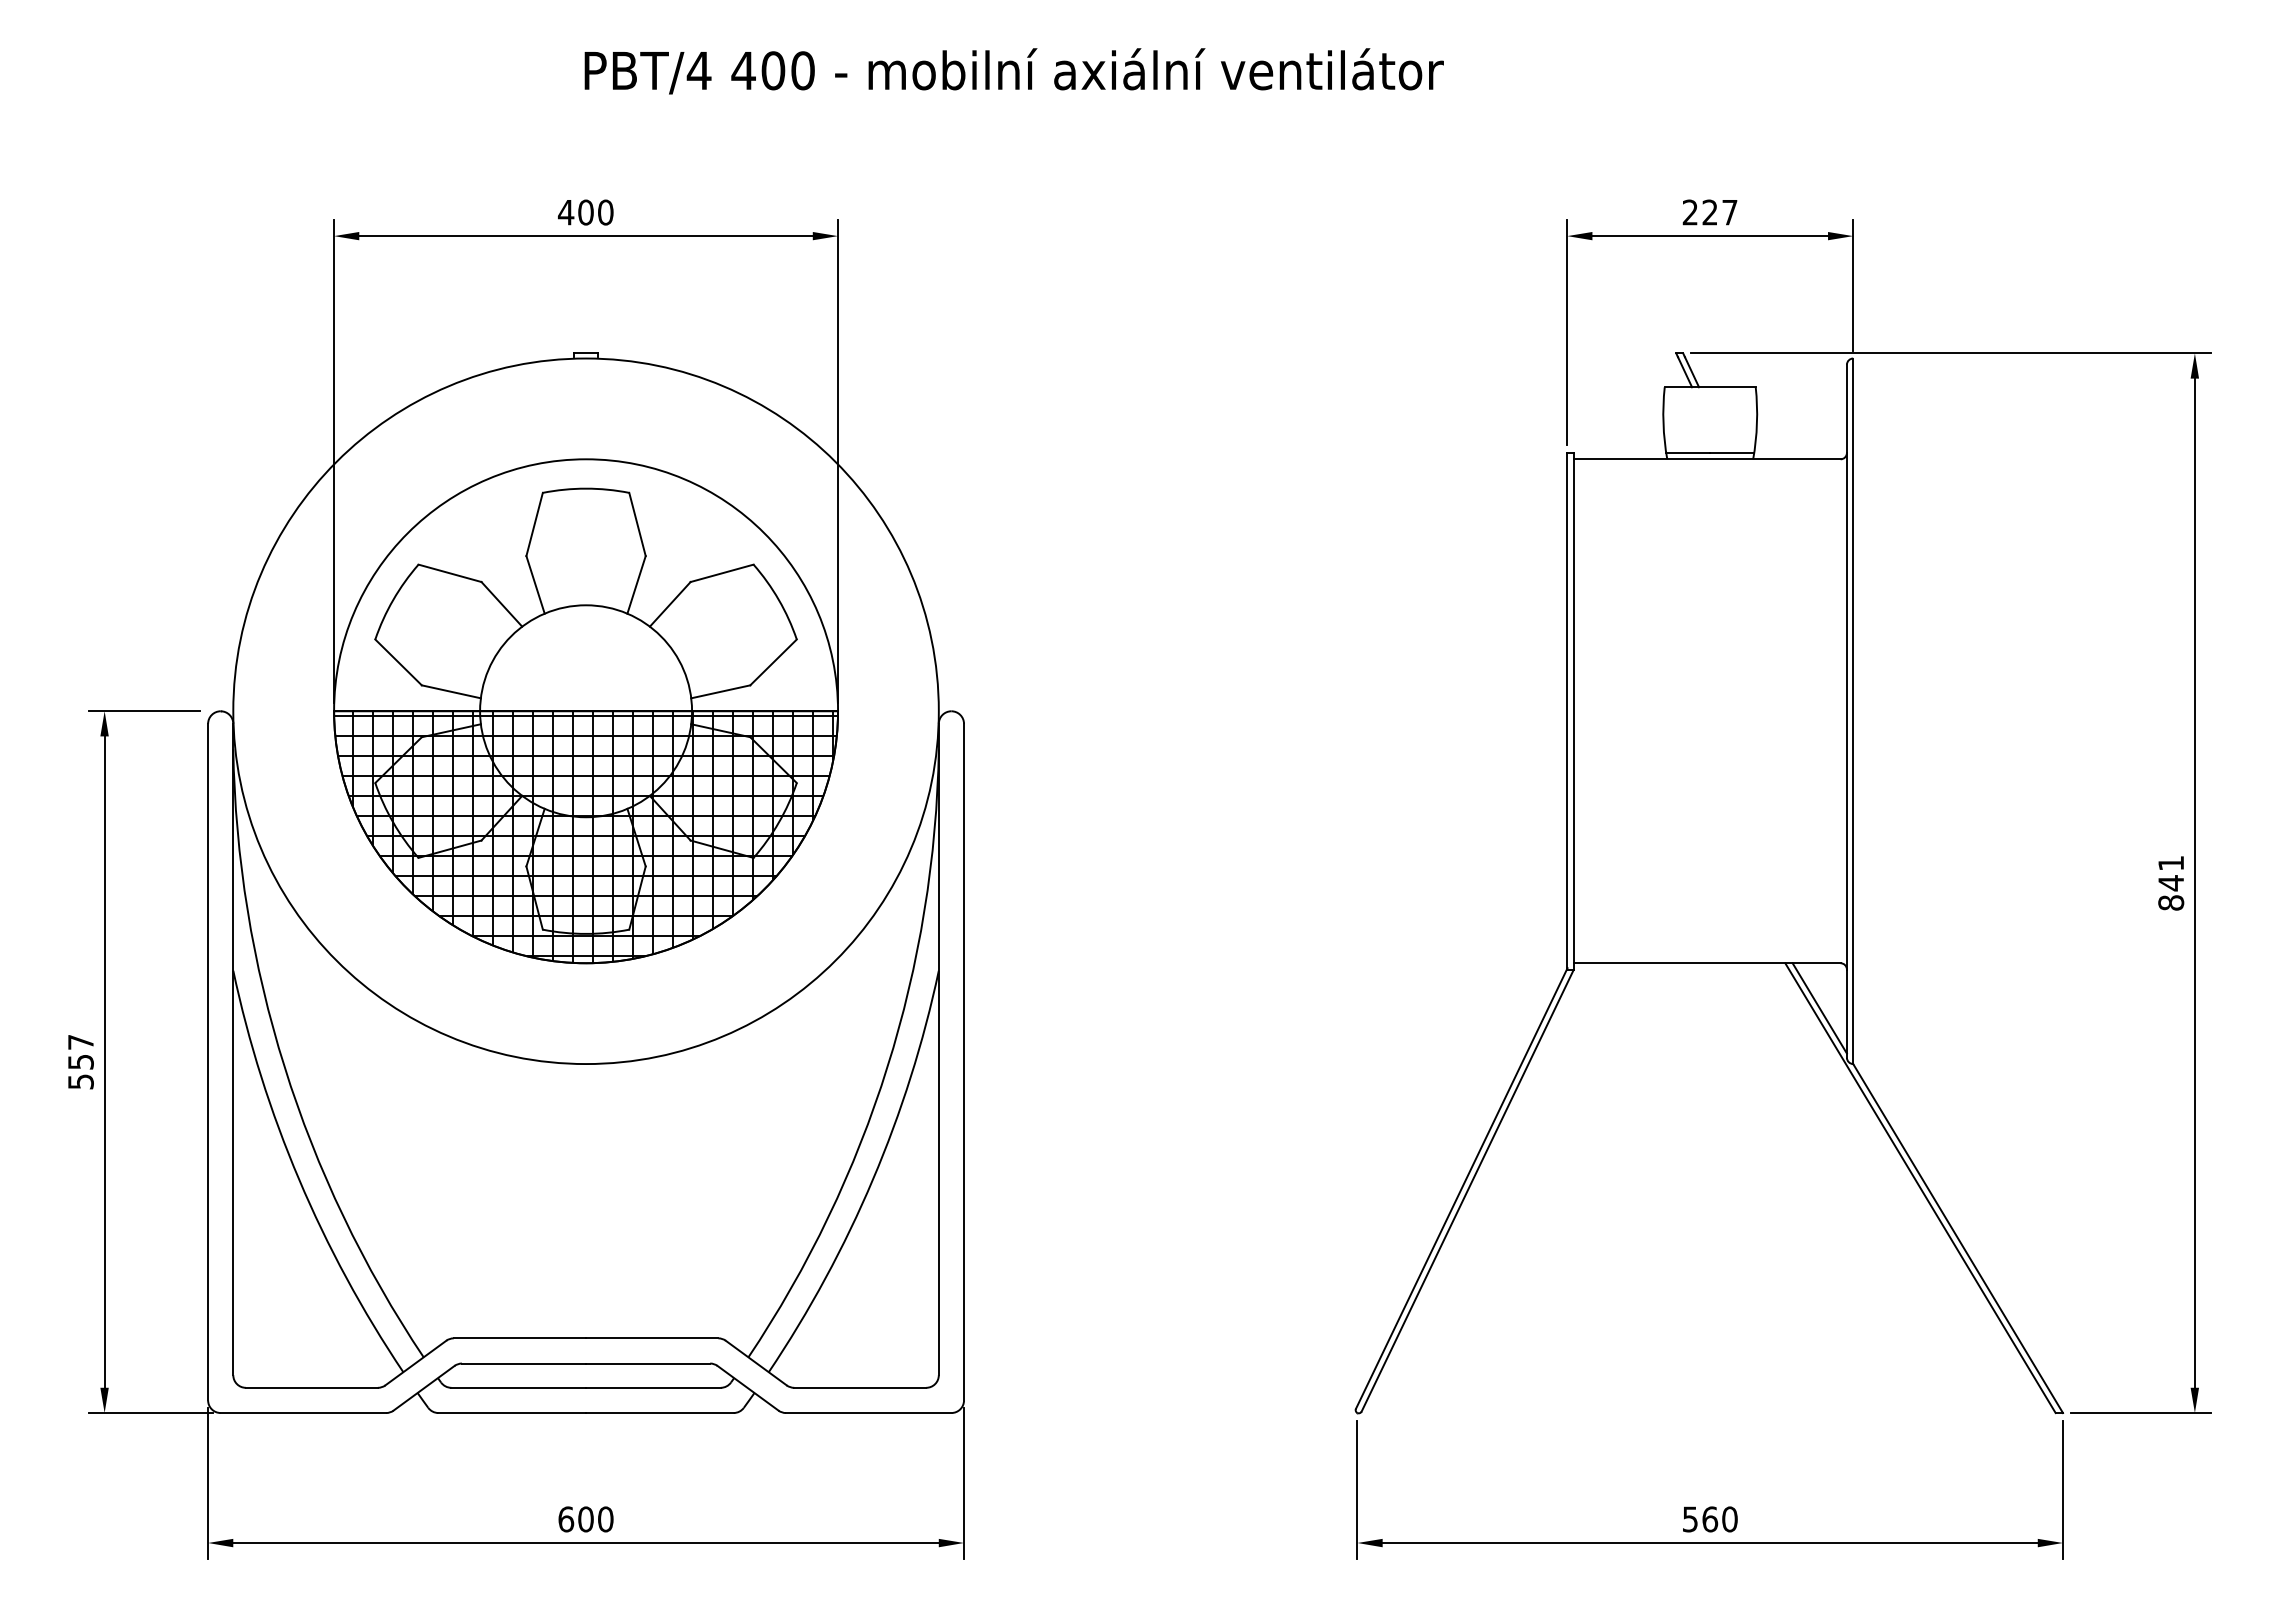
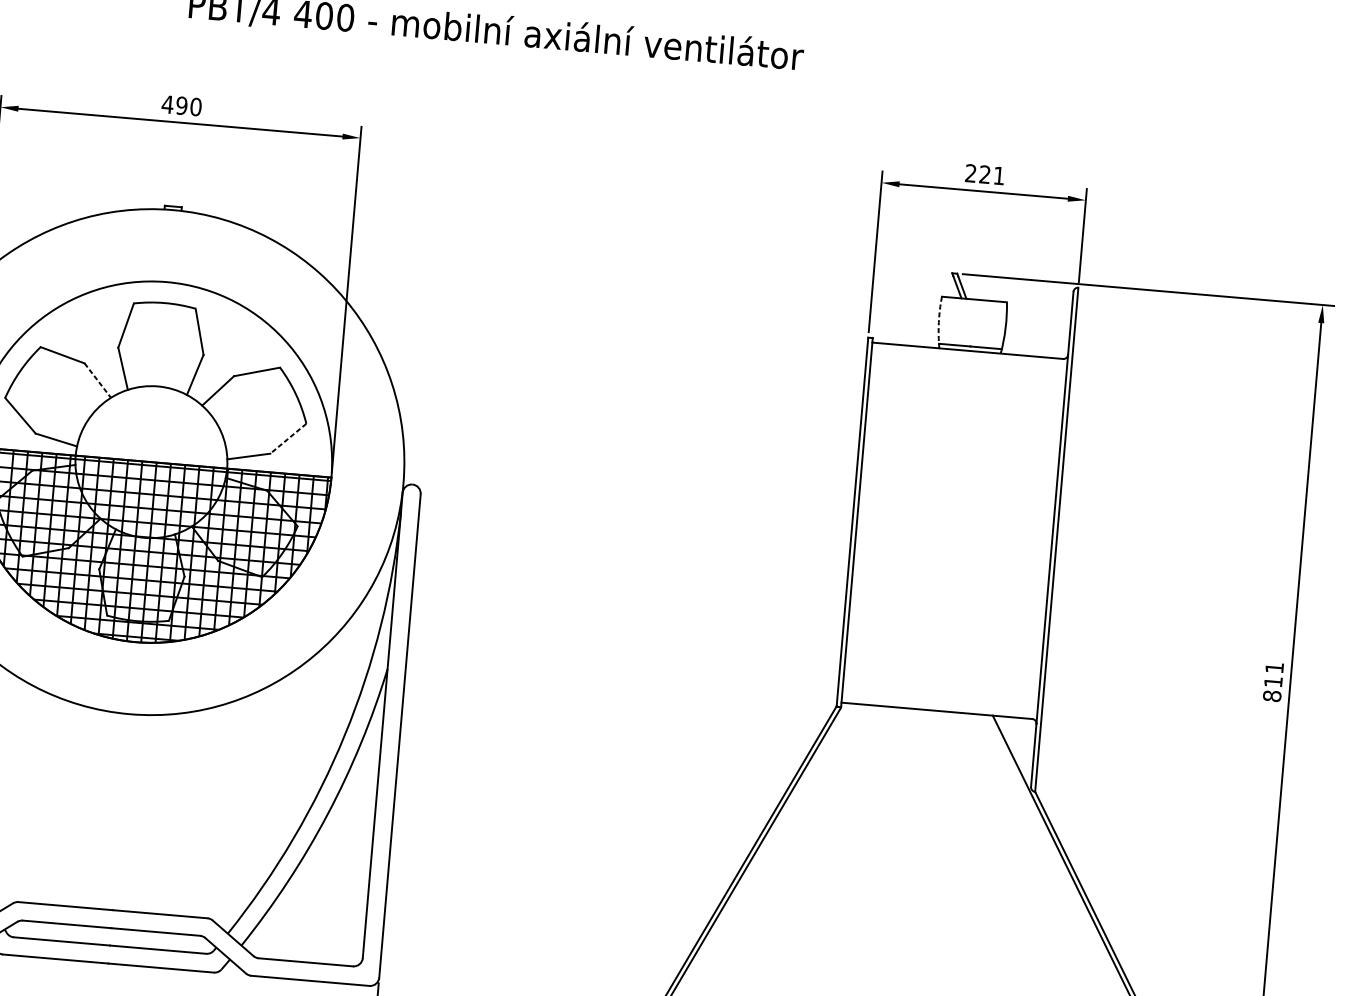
text: (585, 212) -> (181, 105), 400 -> 490
text: (1729, 212) -> (998, 175), 227 -> 221
arc: (1663, 423) -> (938, 322), solid -> dashed
line: (502, 604) -> (98, 380), solid -> dashed
line: (773, 662) -> (288, 438), solid -> dashed
text: (2170, 883) -> (1272, 682), 841 -> 811
line: (1819, 1008) -> (1014, 750), removed

